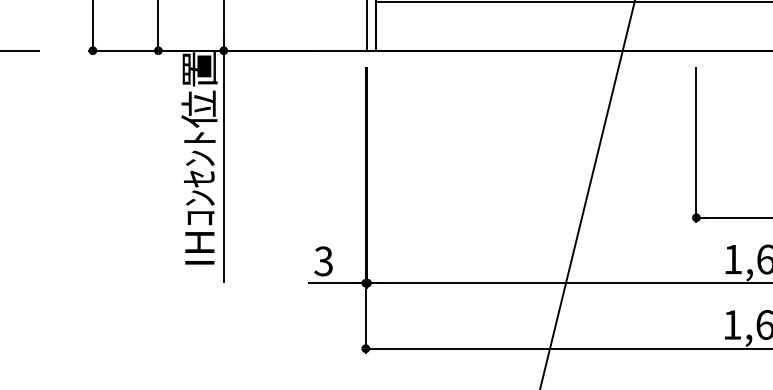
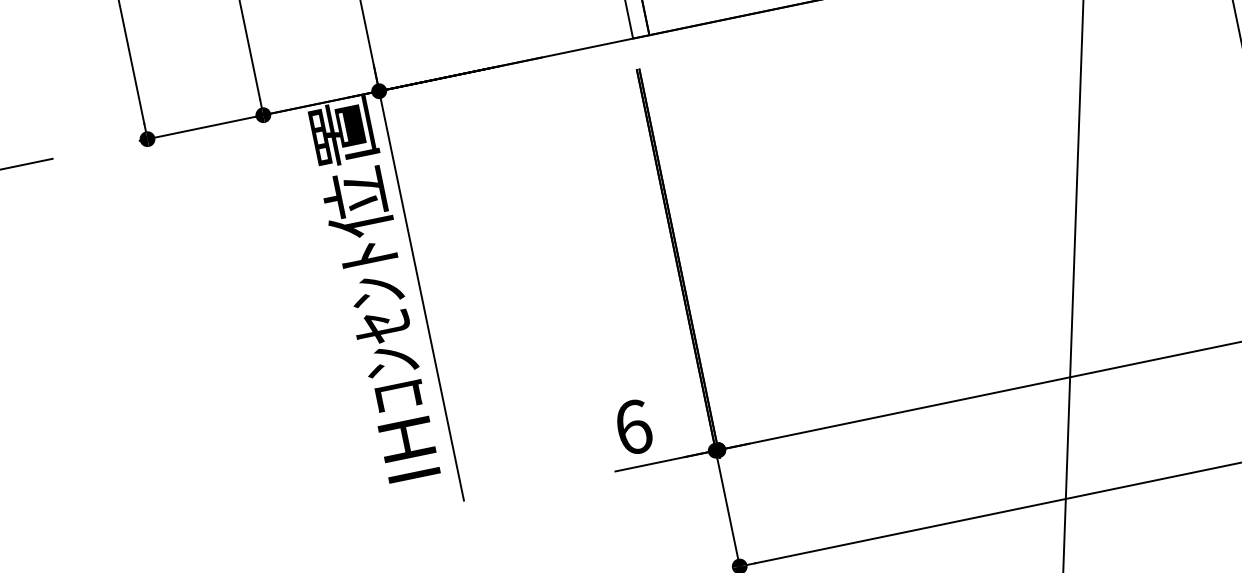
text: (323, 261) -> (632, 427), 3 -> 6

